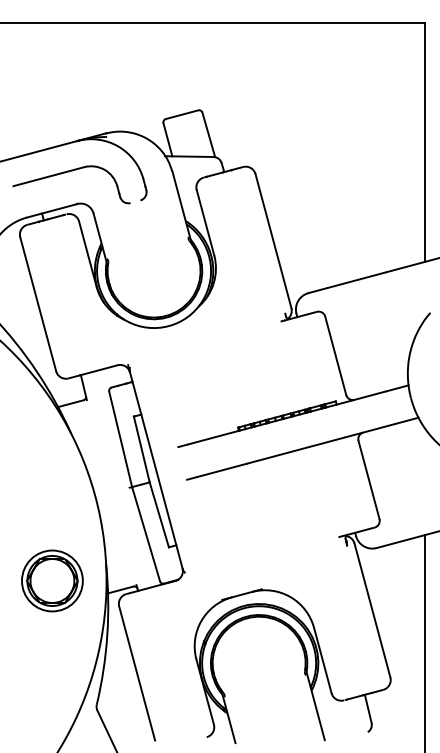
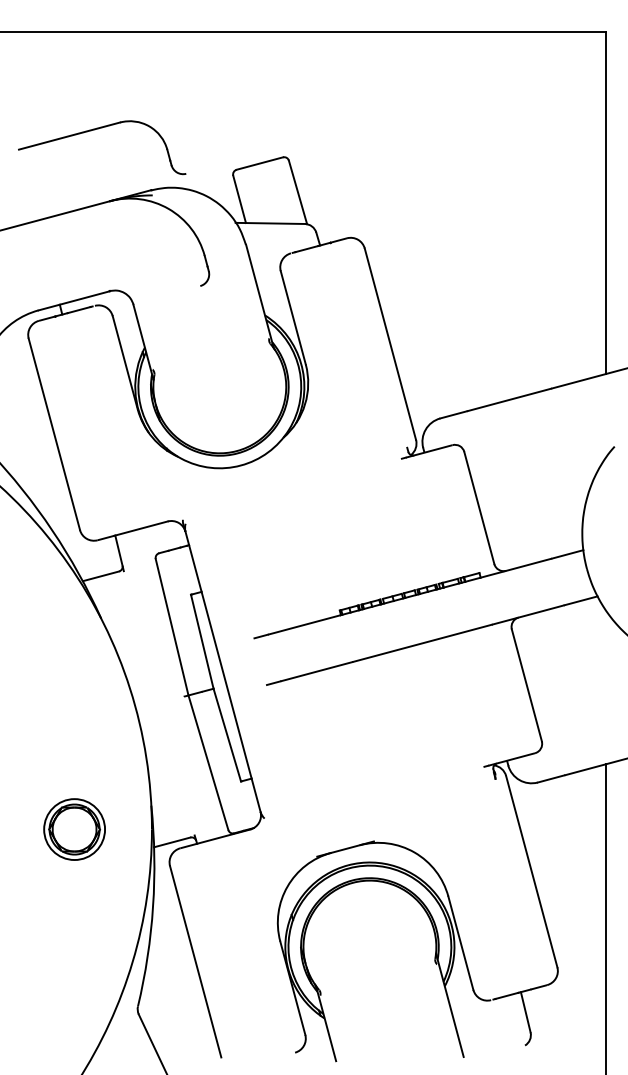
part: (69, 172) -> (98, 129), moved
part: (52, 580) -> (74, 829), size x0.7

